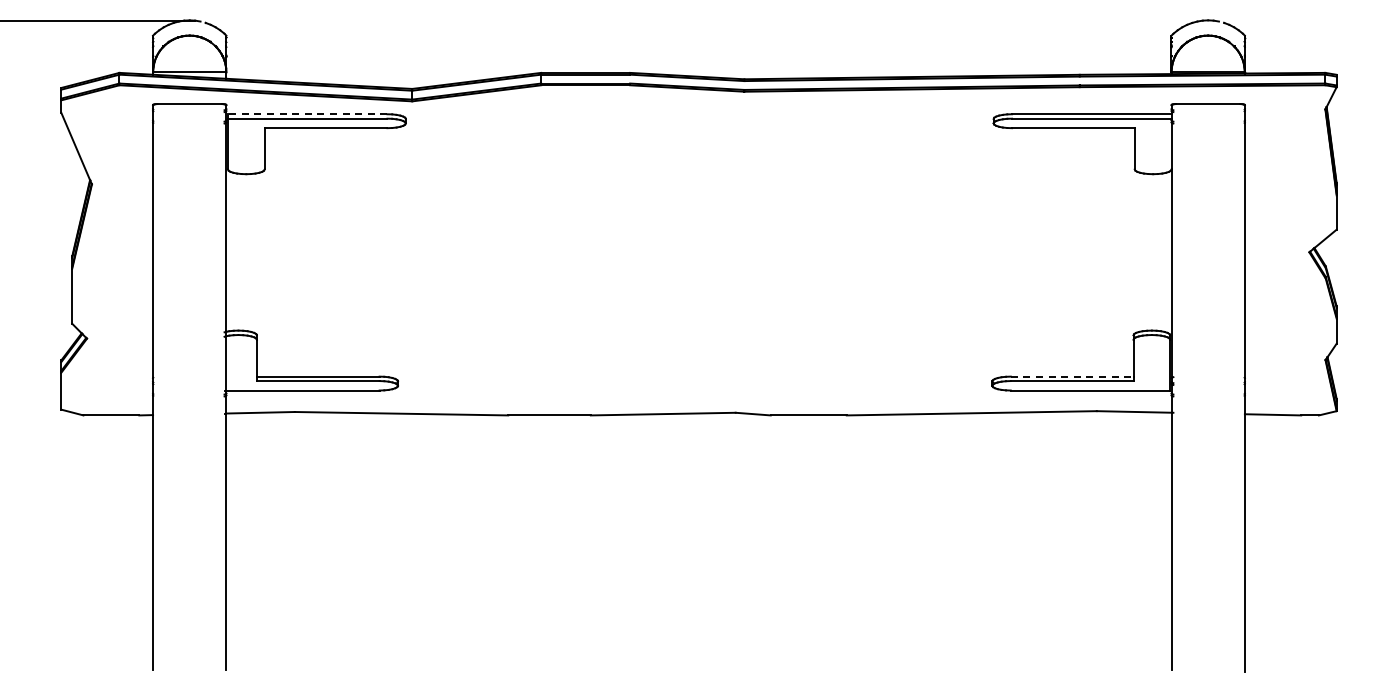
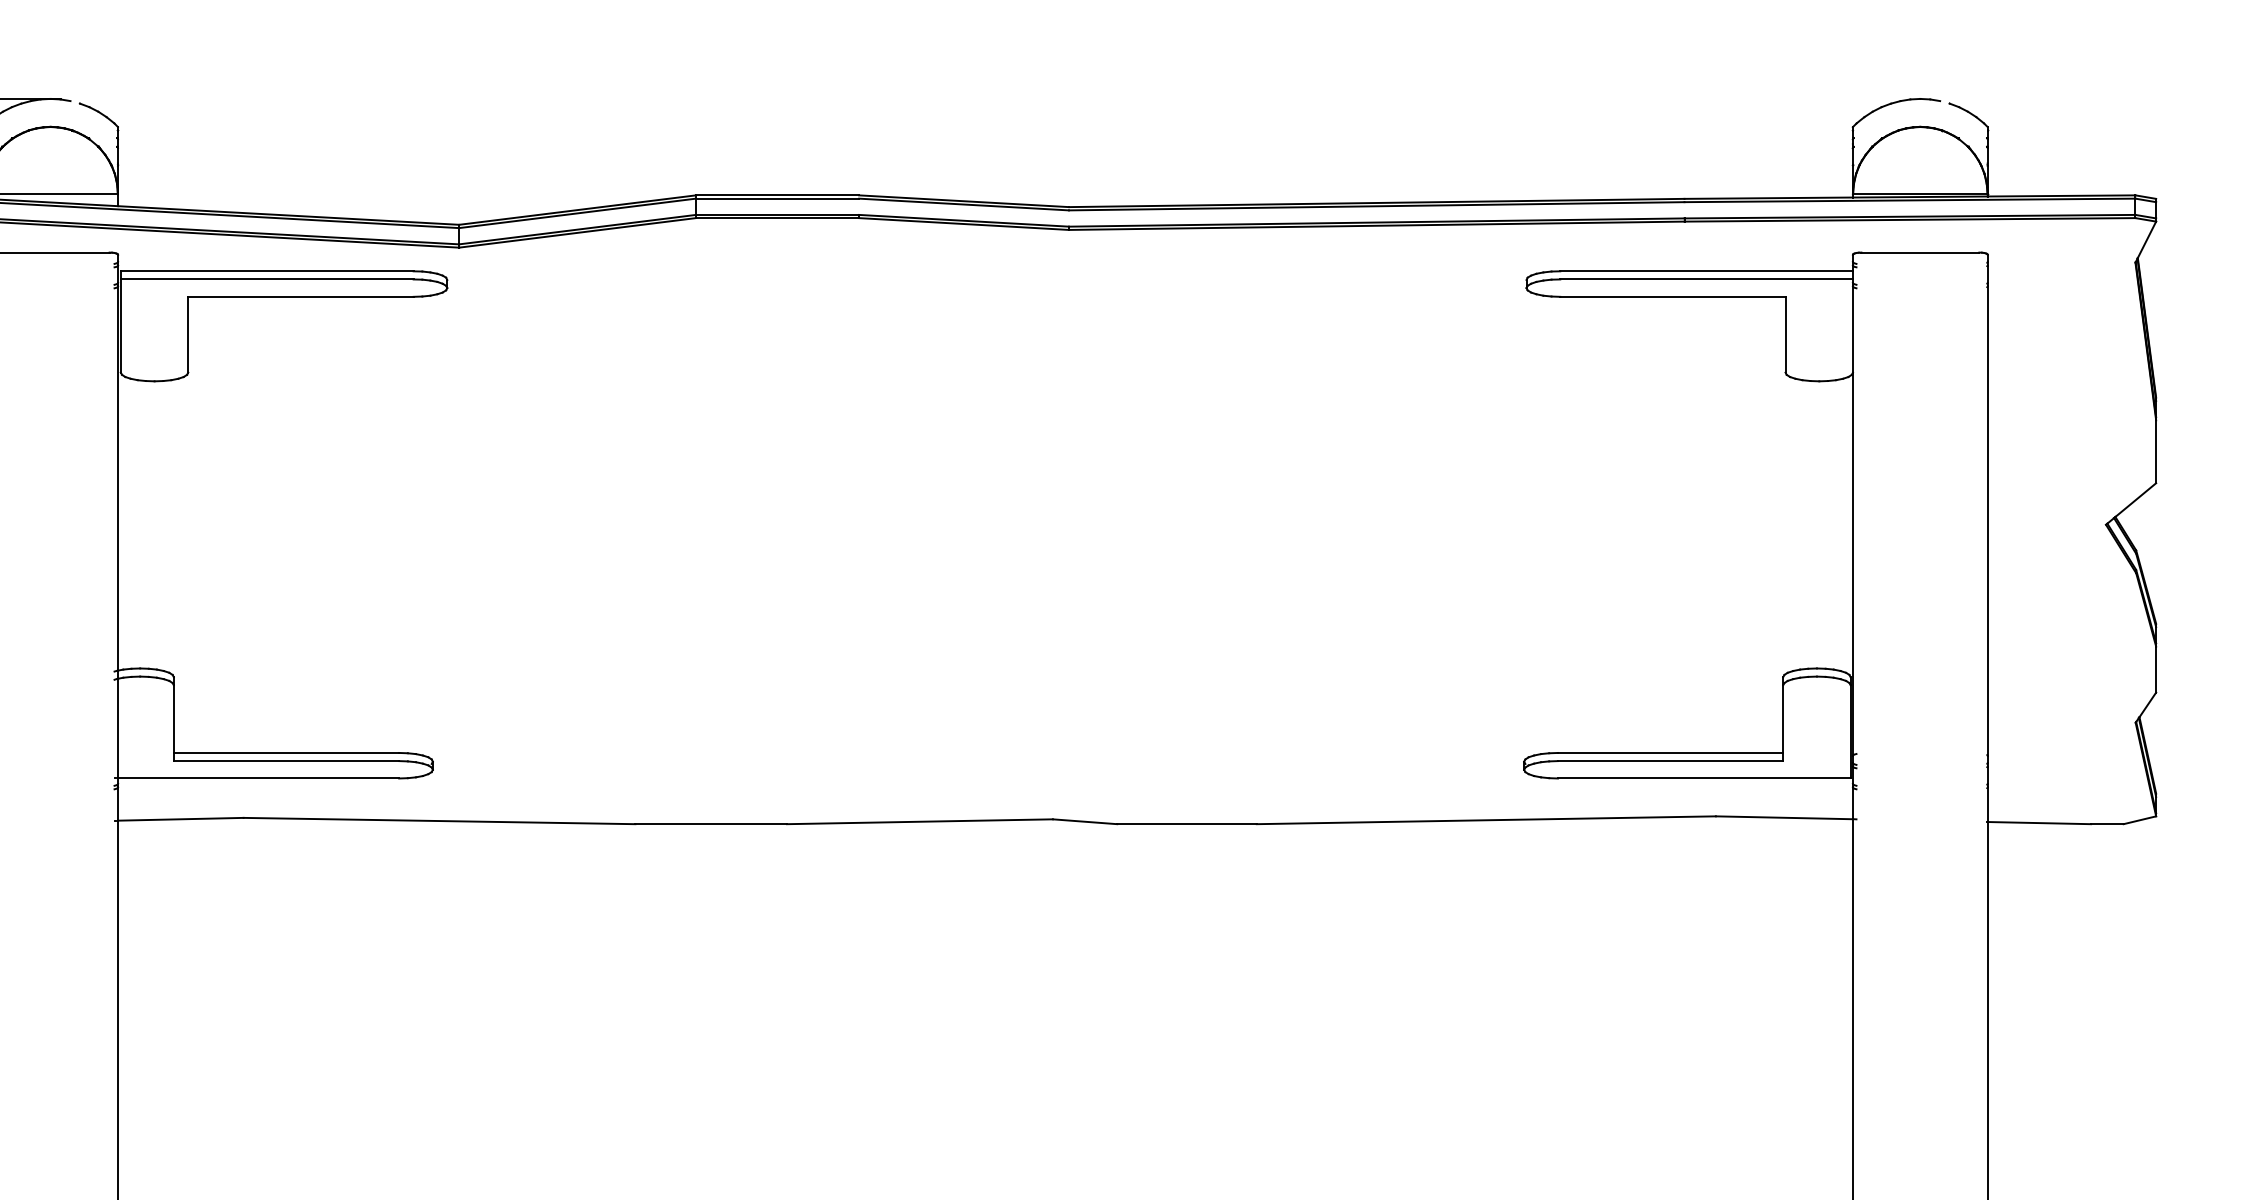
line: (307, 114) -> (266, 271), dashed -> solid
line: (1072, 376) -> (1671, 752), dashed -> solid

